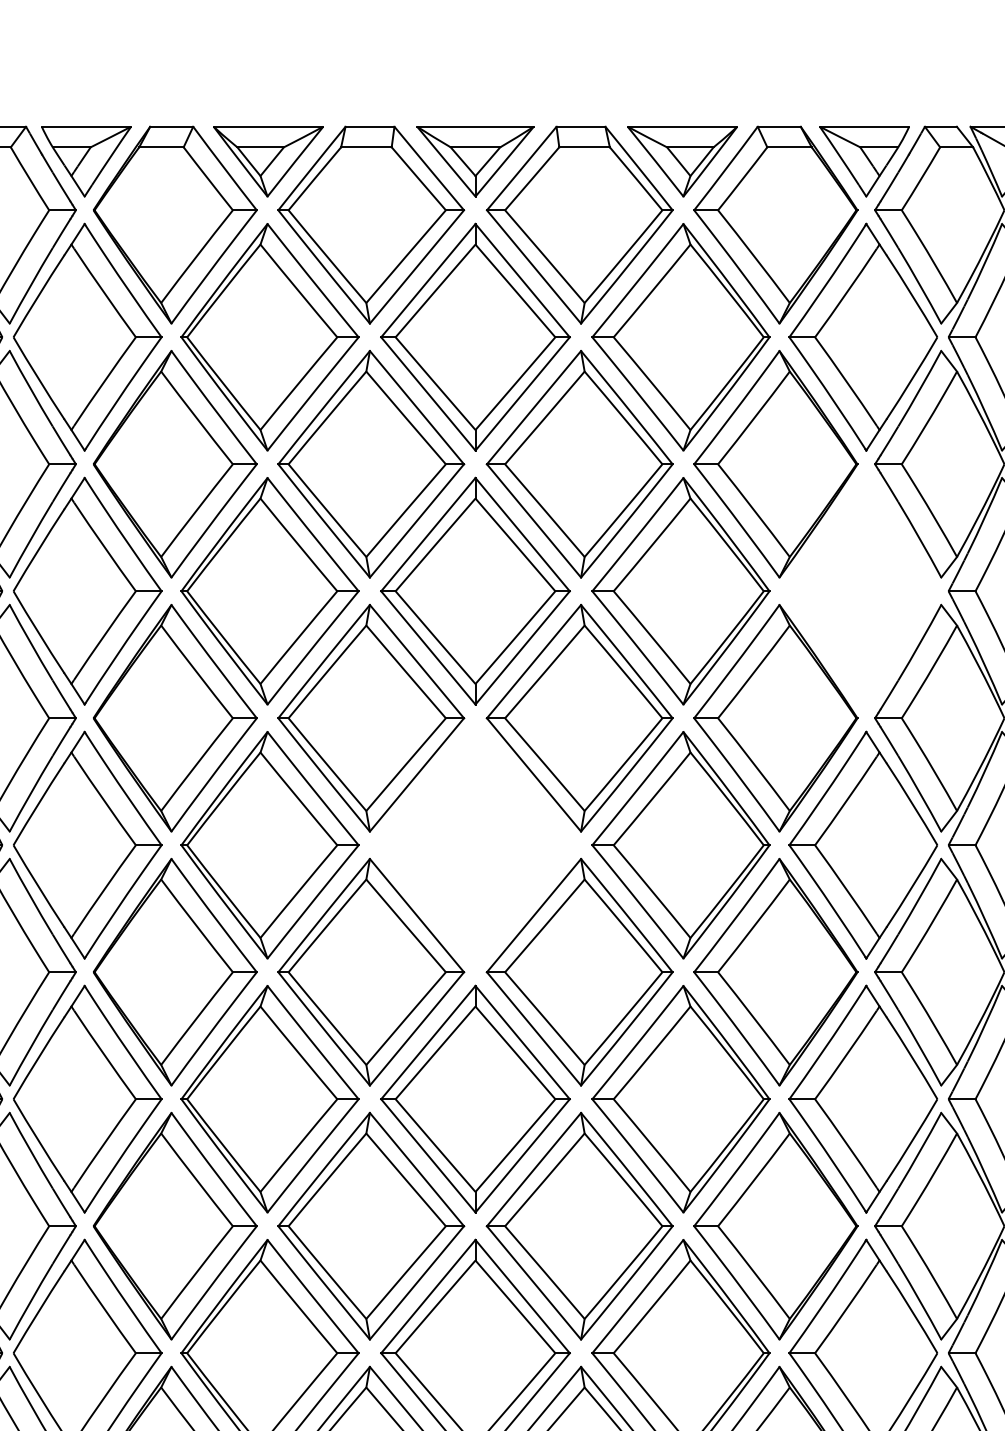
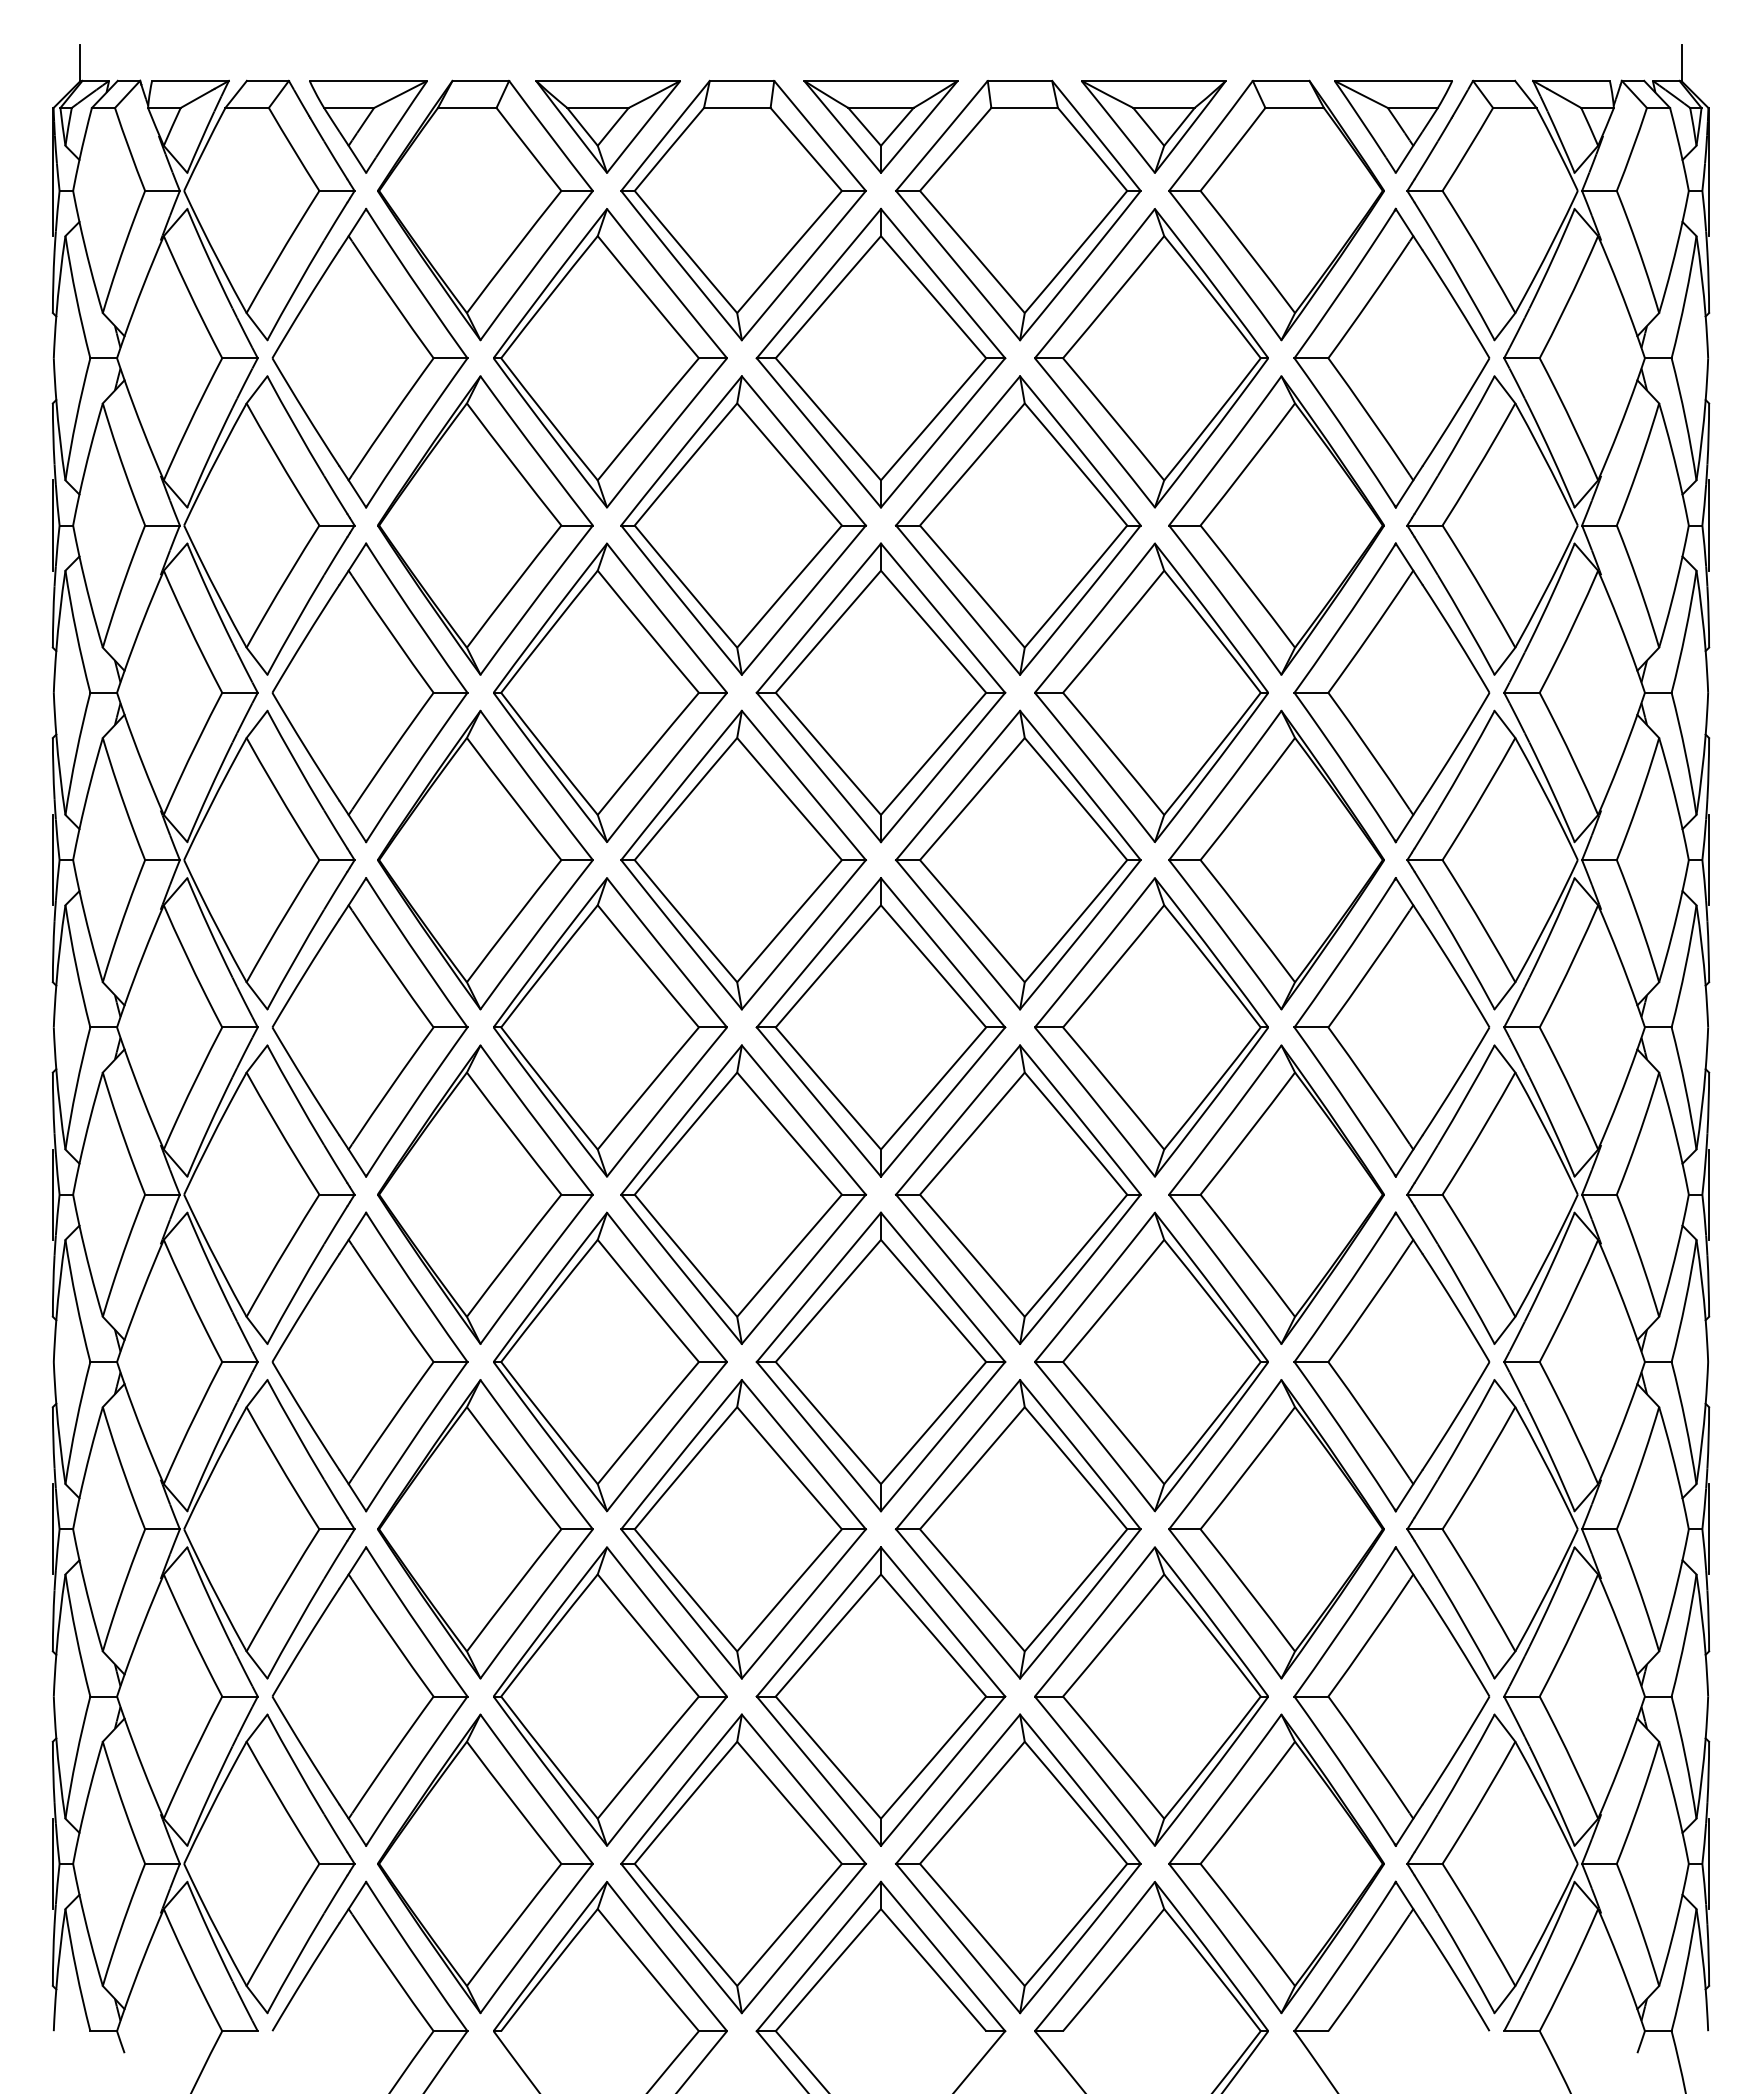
part: (863, 591) -> (1391, 692), added
part: (475, 845) -> (880, 1027), added

